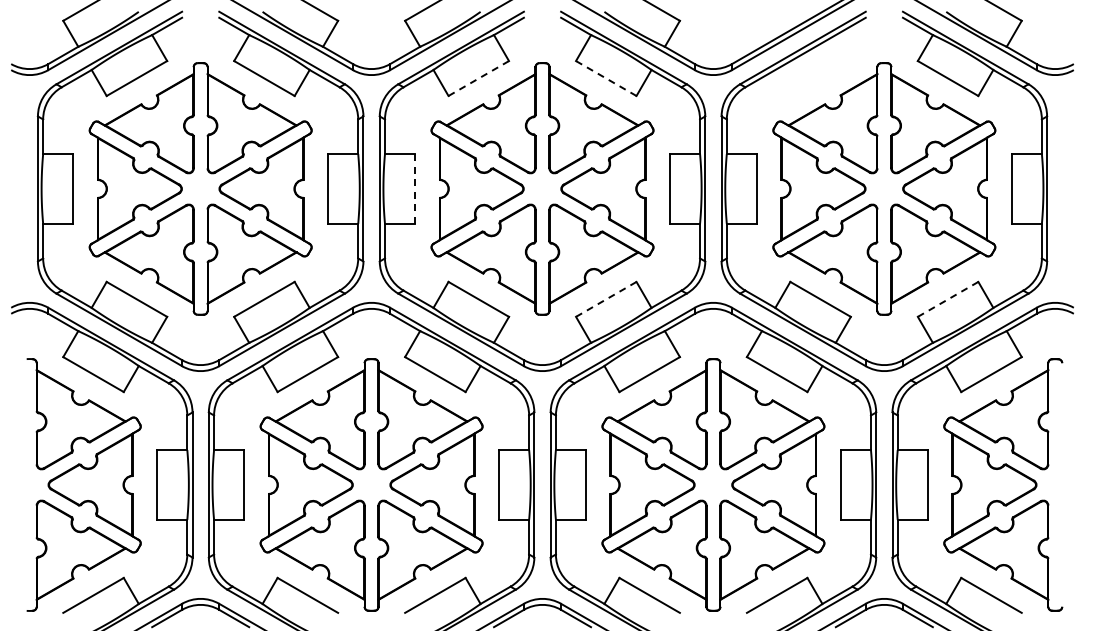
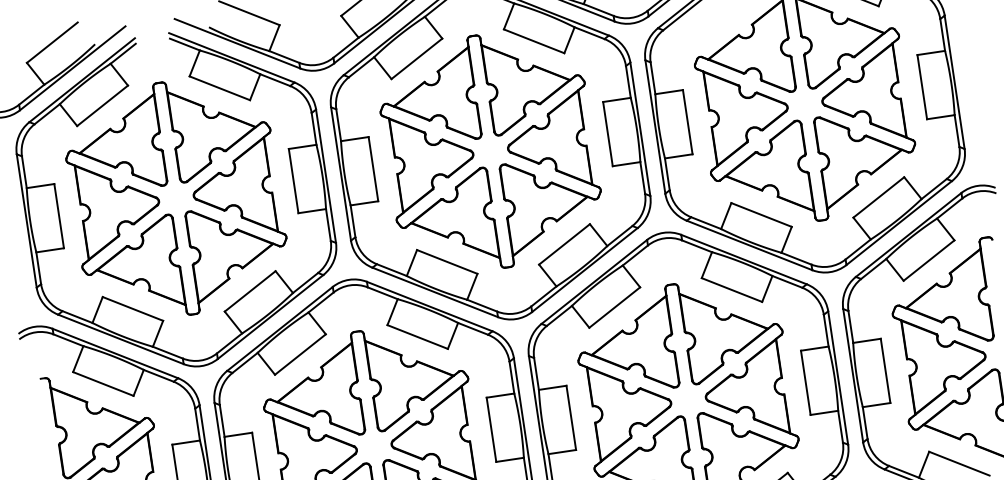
line: (478, 78) -> (416, 58), dashed -> solid
line: (606, 78) -> (534, 41), dashed -> solid
line: (415, 188) -> (373, 168), dashed -> solid
line: (606, 299) -> (564, 244), dashed -> solid
line: (948, 299) -> (879, 197), dashed -> solid

